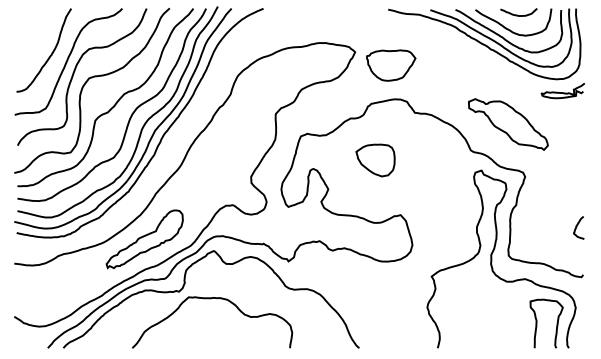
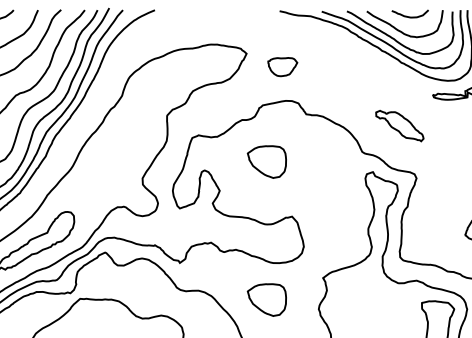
part: (391, 65) -> (282, 67), size x0.6
part: (508, 124) -> (399, 126), size x0.6
part: (375, 298) -> (266, 300), added

